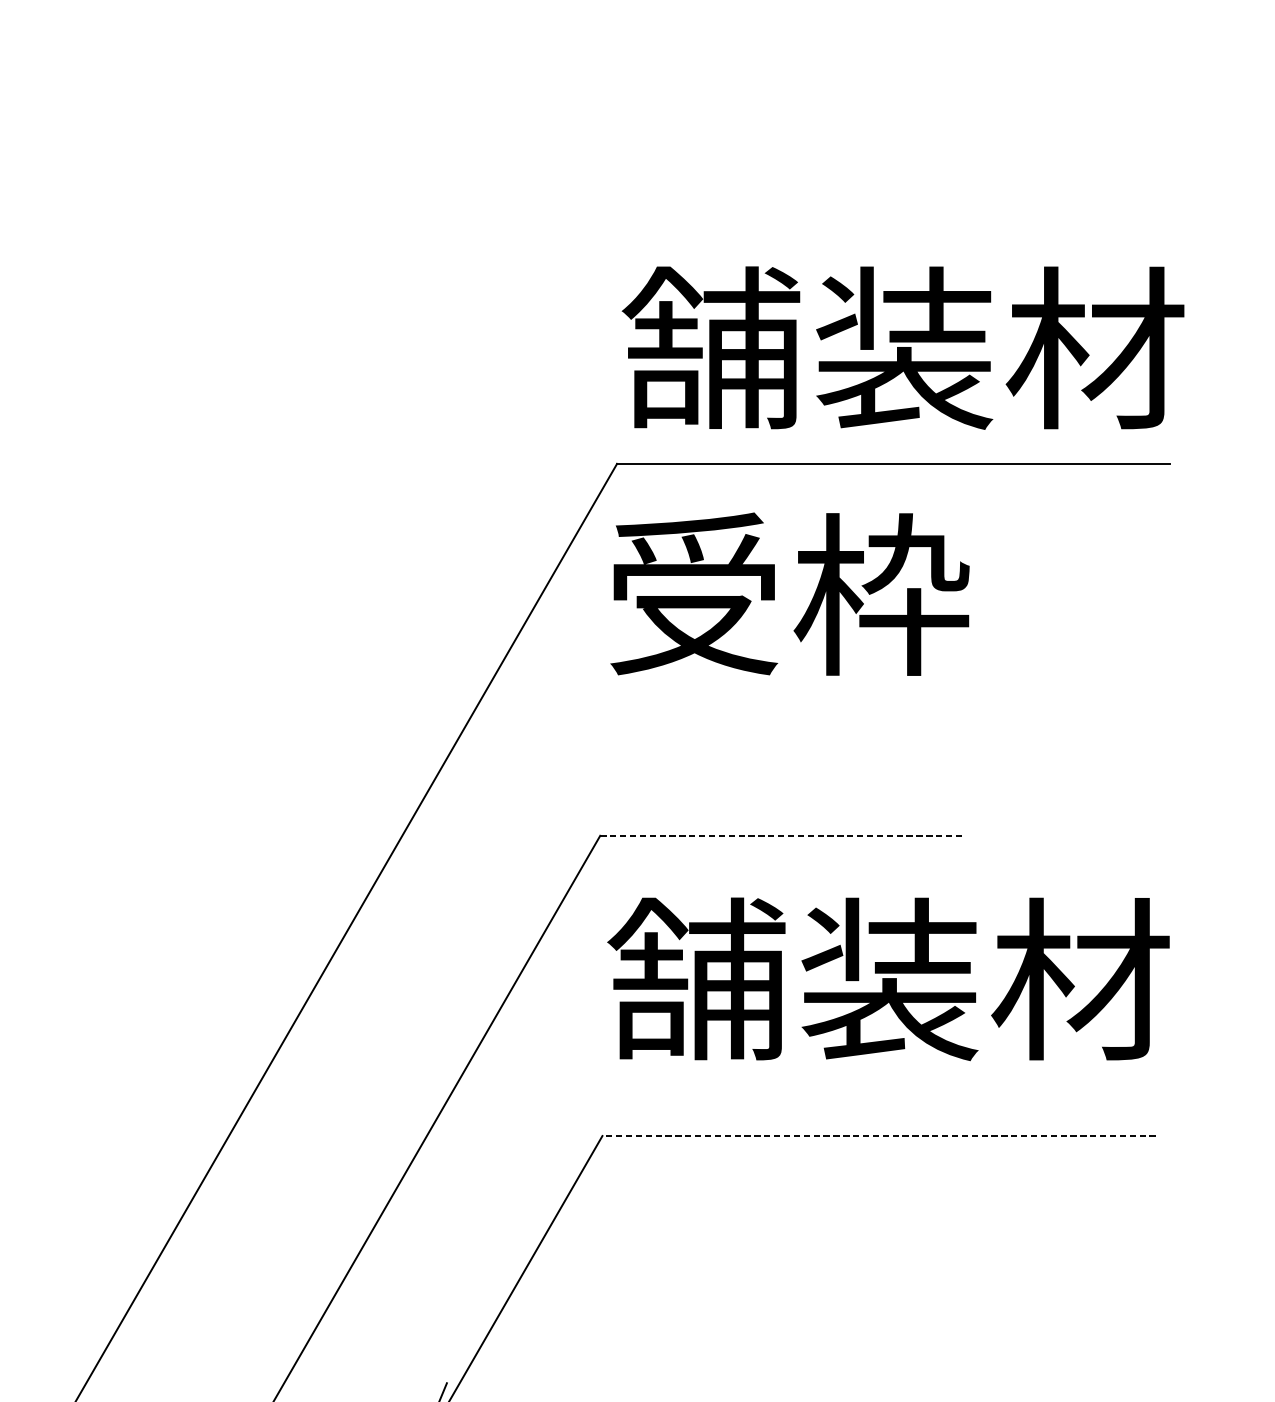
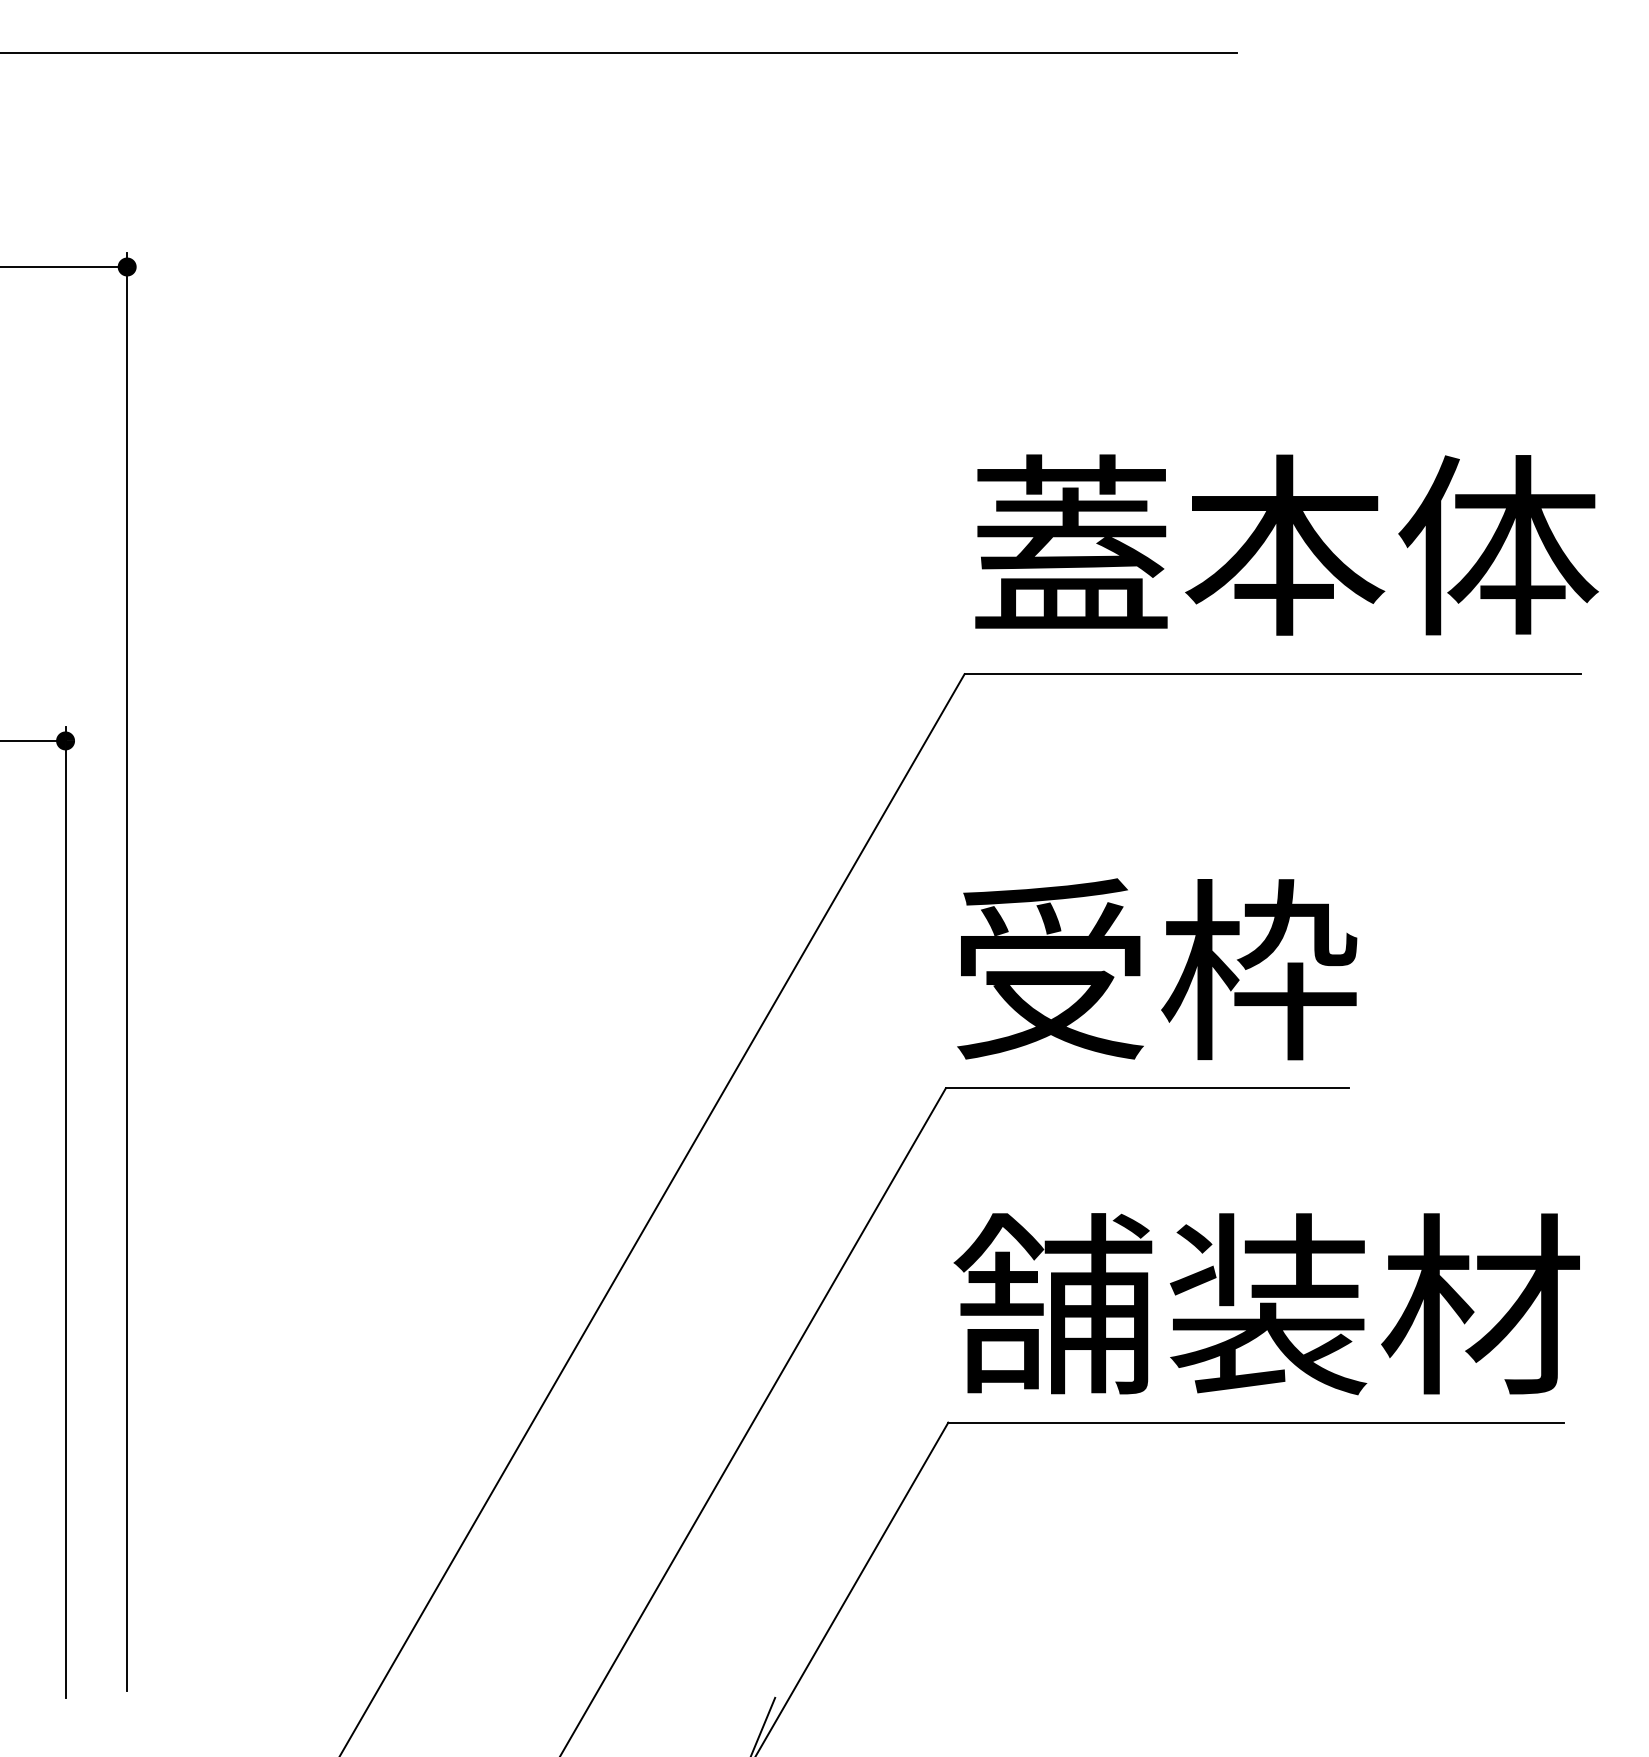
text: (903, 348) -> (1283, 545), 舗装材 -> 蓋本体
text: (790, 594) -> (1157, 969), moved
line: (781, 835) -> (1147, 1088), dashed -> solid
text: (888, 979) -> (1266, 1304), moved
line: (878, 1135) -> (1255, 1422), dashed -> solid

